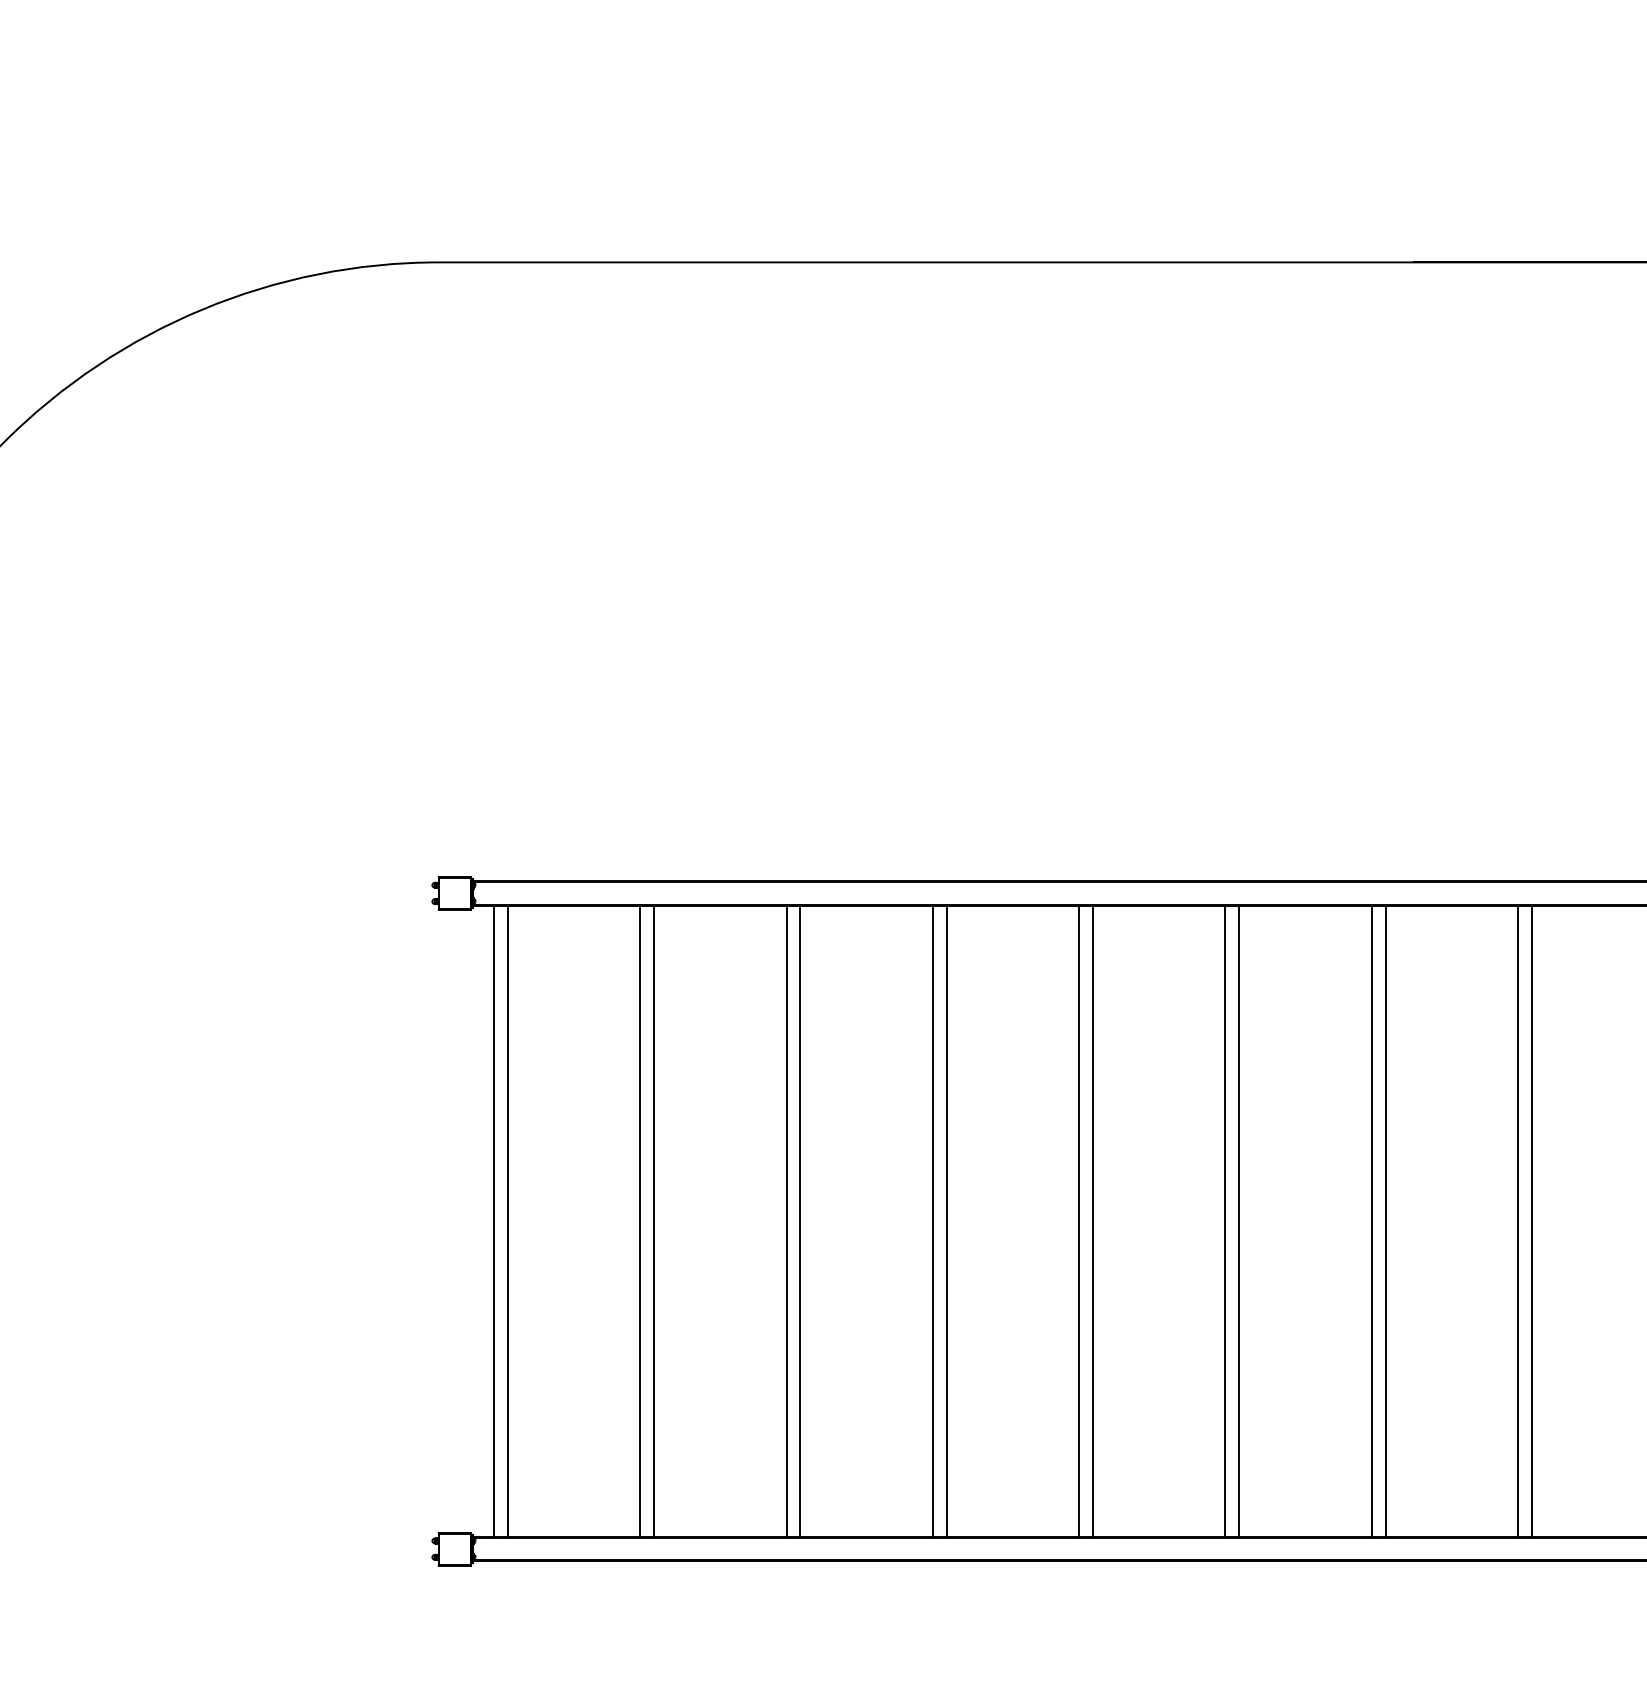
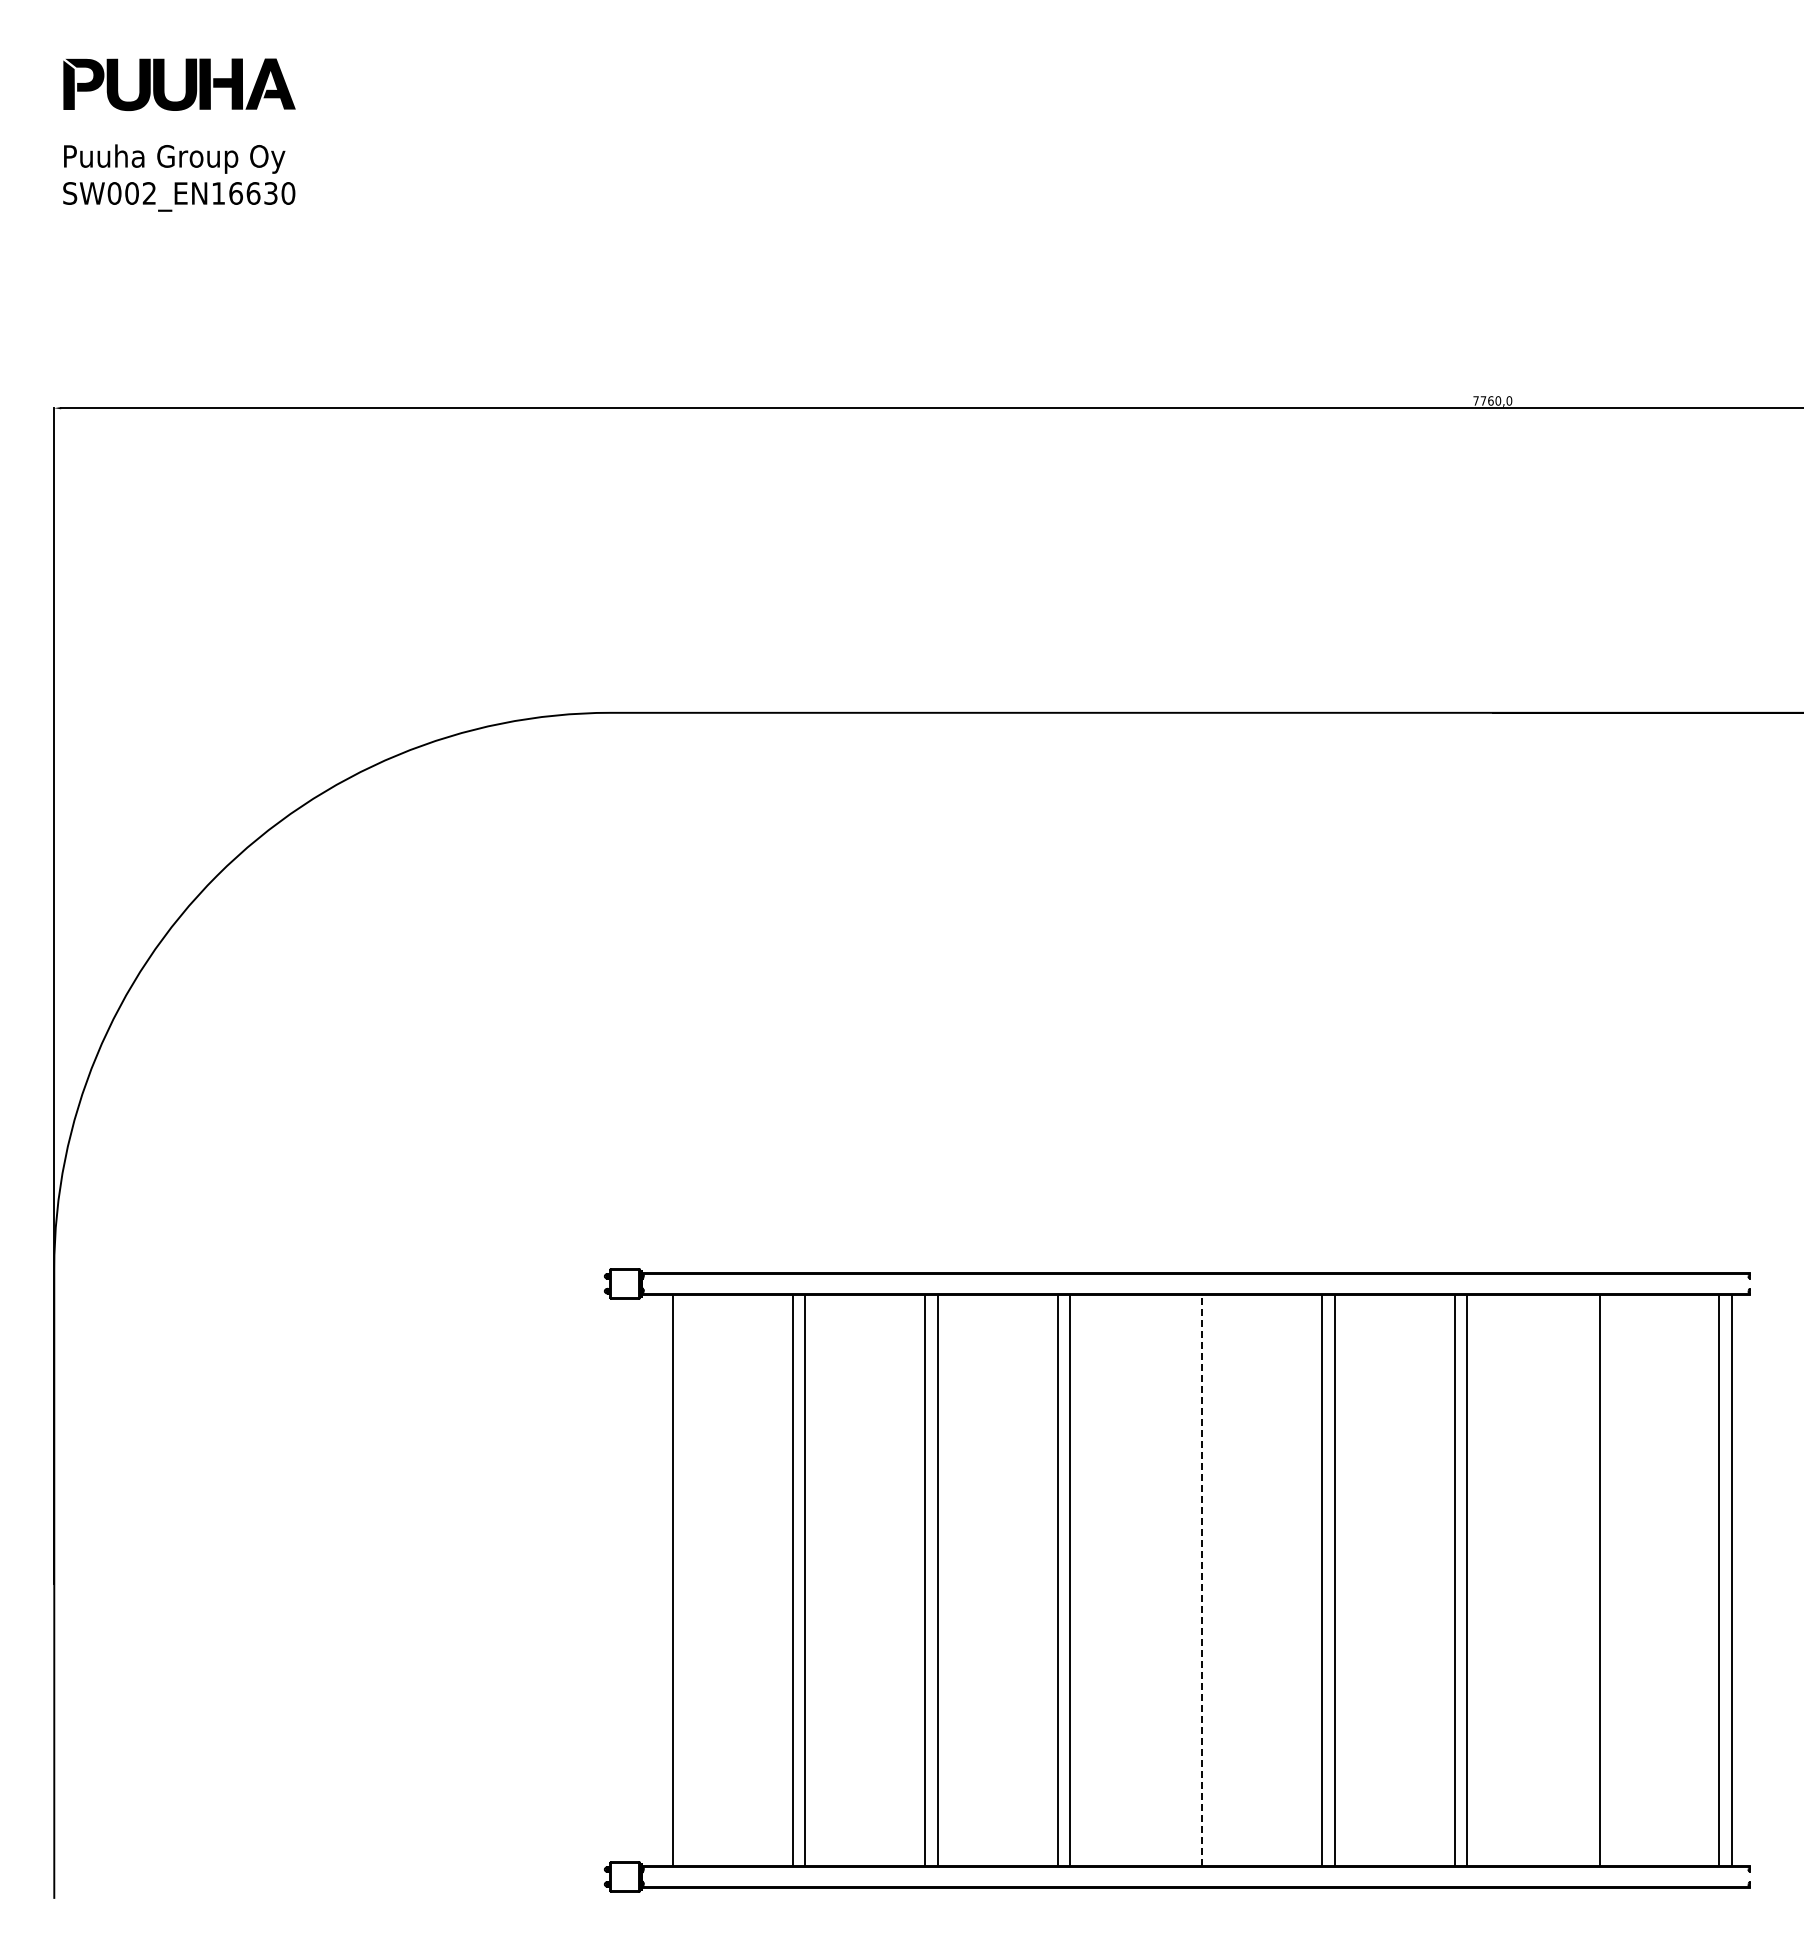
line: (493, 1220) -> (660, 1579), removed
line: (1078, 1220) -> (1189, 1579), removed
line: (1093, 1220) -> (1202, 1579), solid -> dashed
line: (1518, 1220) -> (1587, 1579), removed

